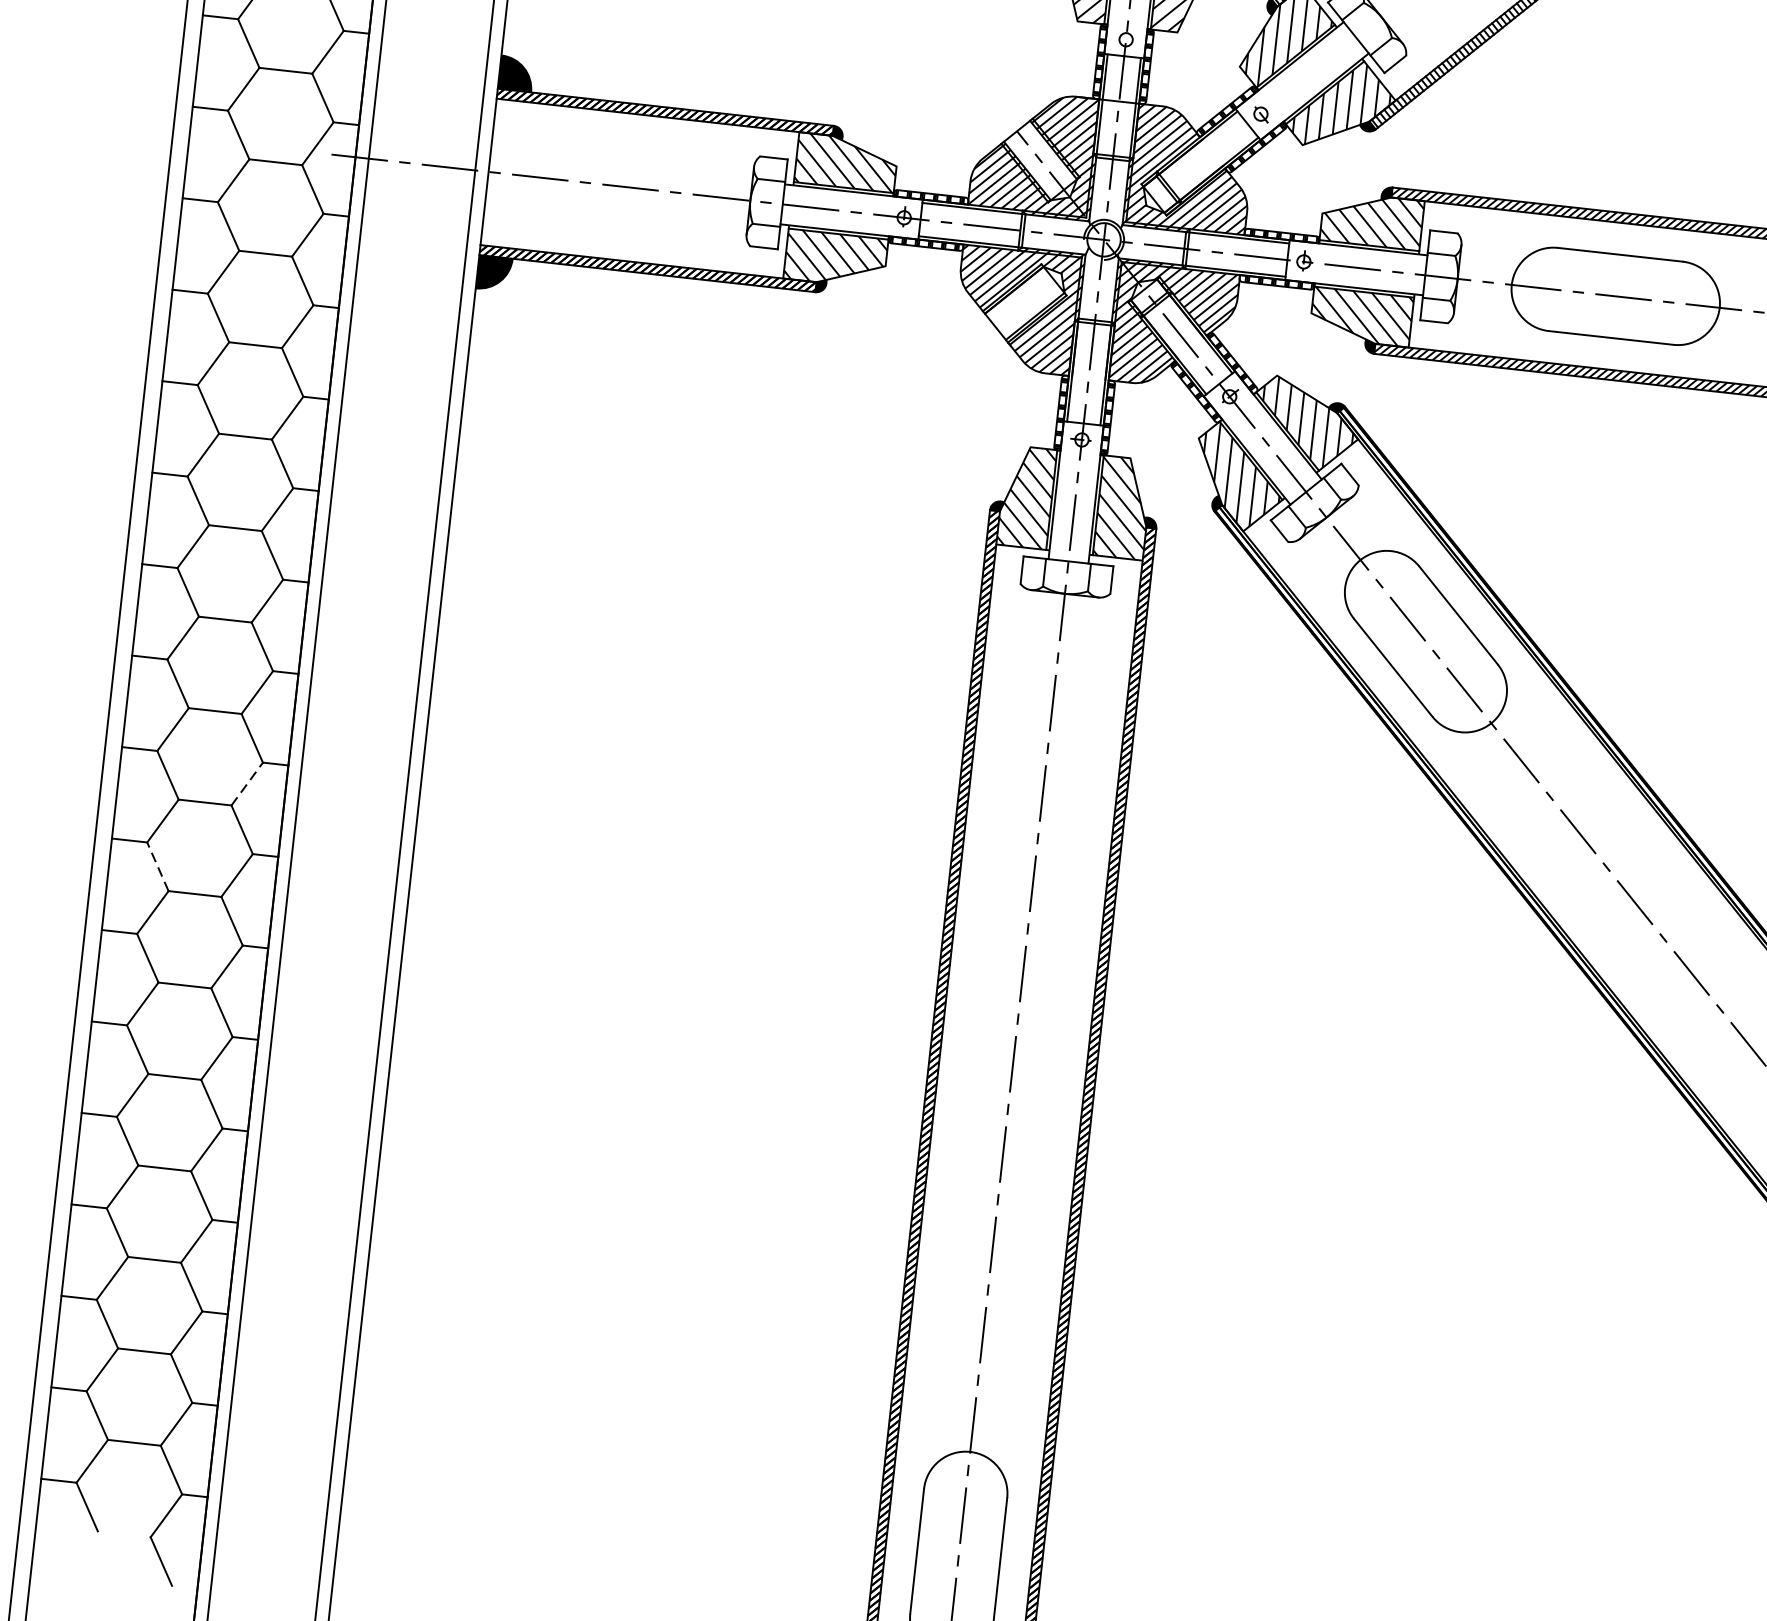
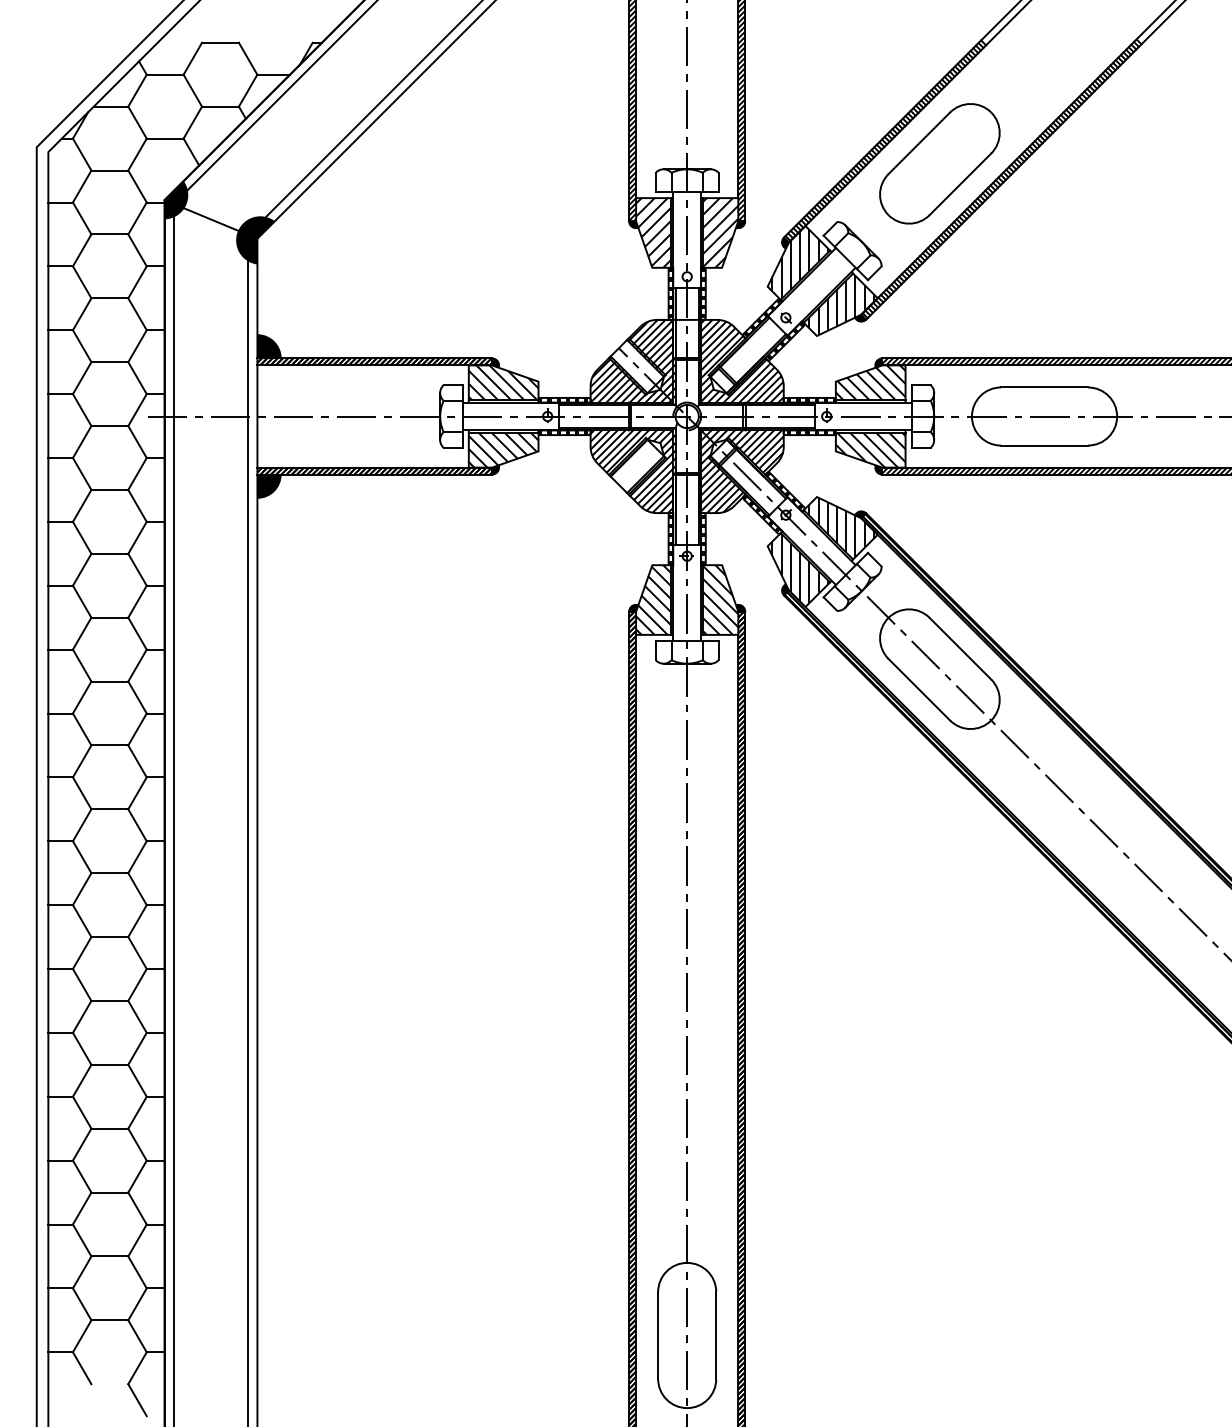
line: (247, 783) -> (137, 856), dashed -> solid
line: (157, 865) -> (81, 920), dashed -> solid

